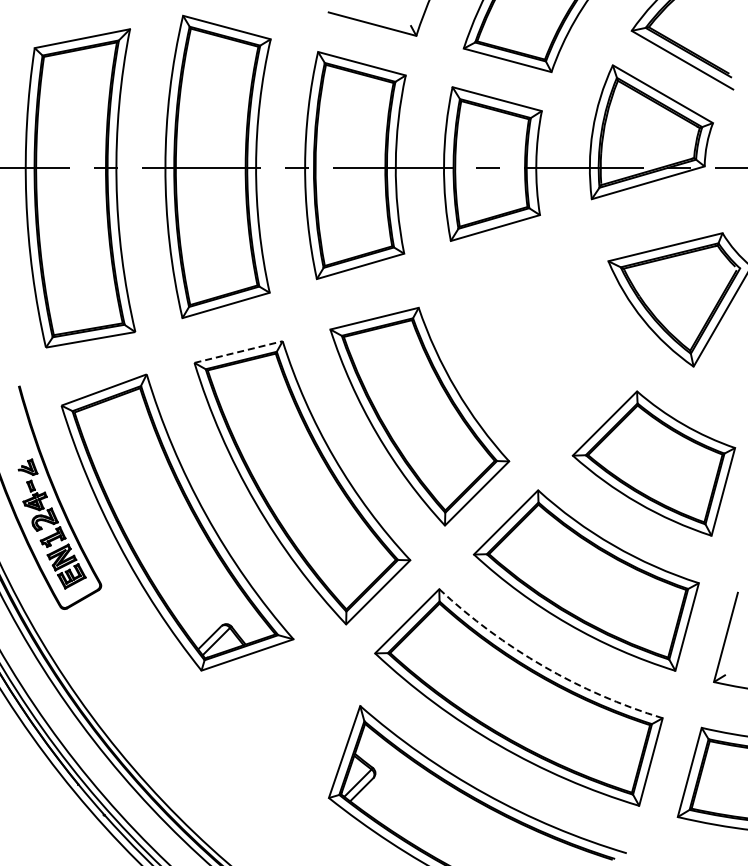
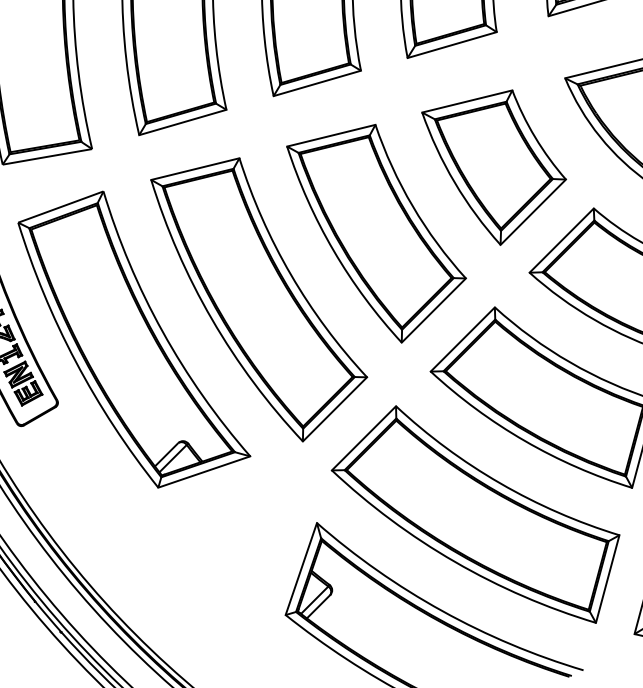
part: (537, 350) -> (494, 167), added
line: (239, 351) -> (196, 168), dashed -> solid
arc: (543, 666) -> (500, 483), dashed -> solid

